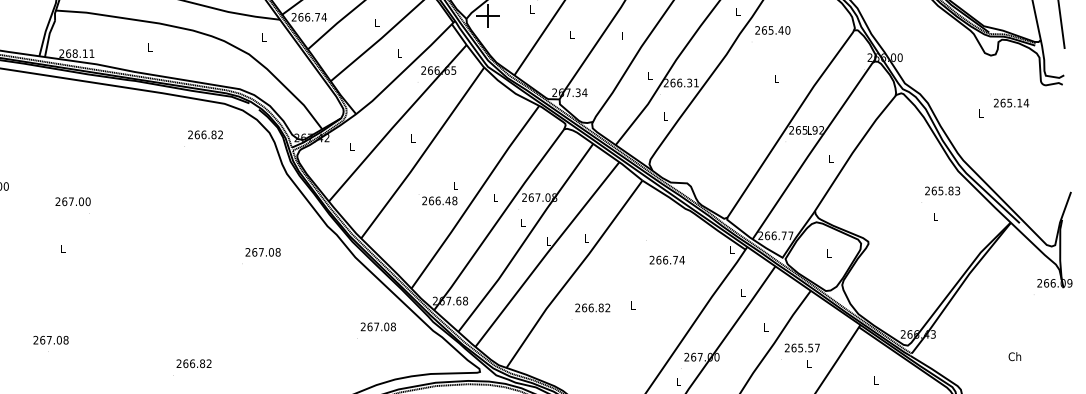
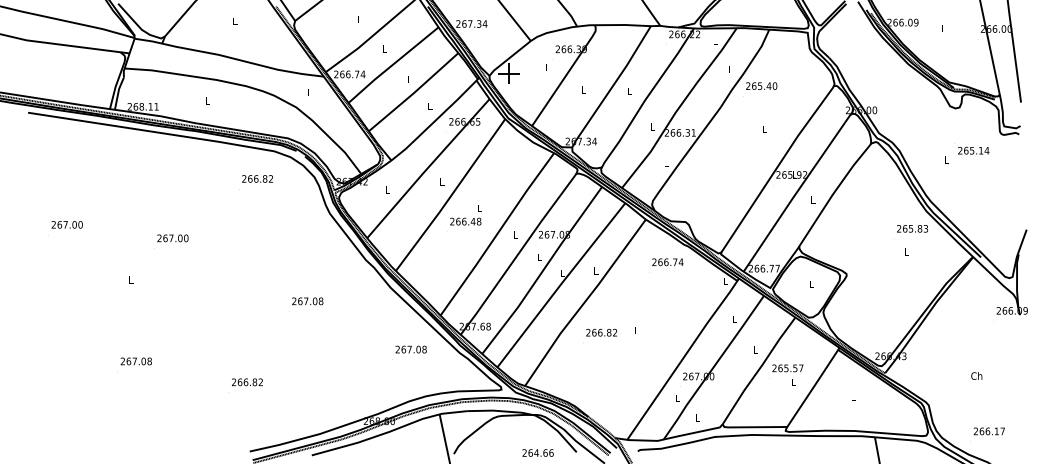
text: (439, 194) -> (465, 215), moved
text: (72, 201) -> (172, 238), moved
text: (261, 255) -> (306, 304), moved
text: (666, 260) -> (667, 262), moved
text: (50, 340) -> (135, 361), moved

